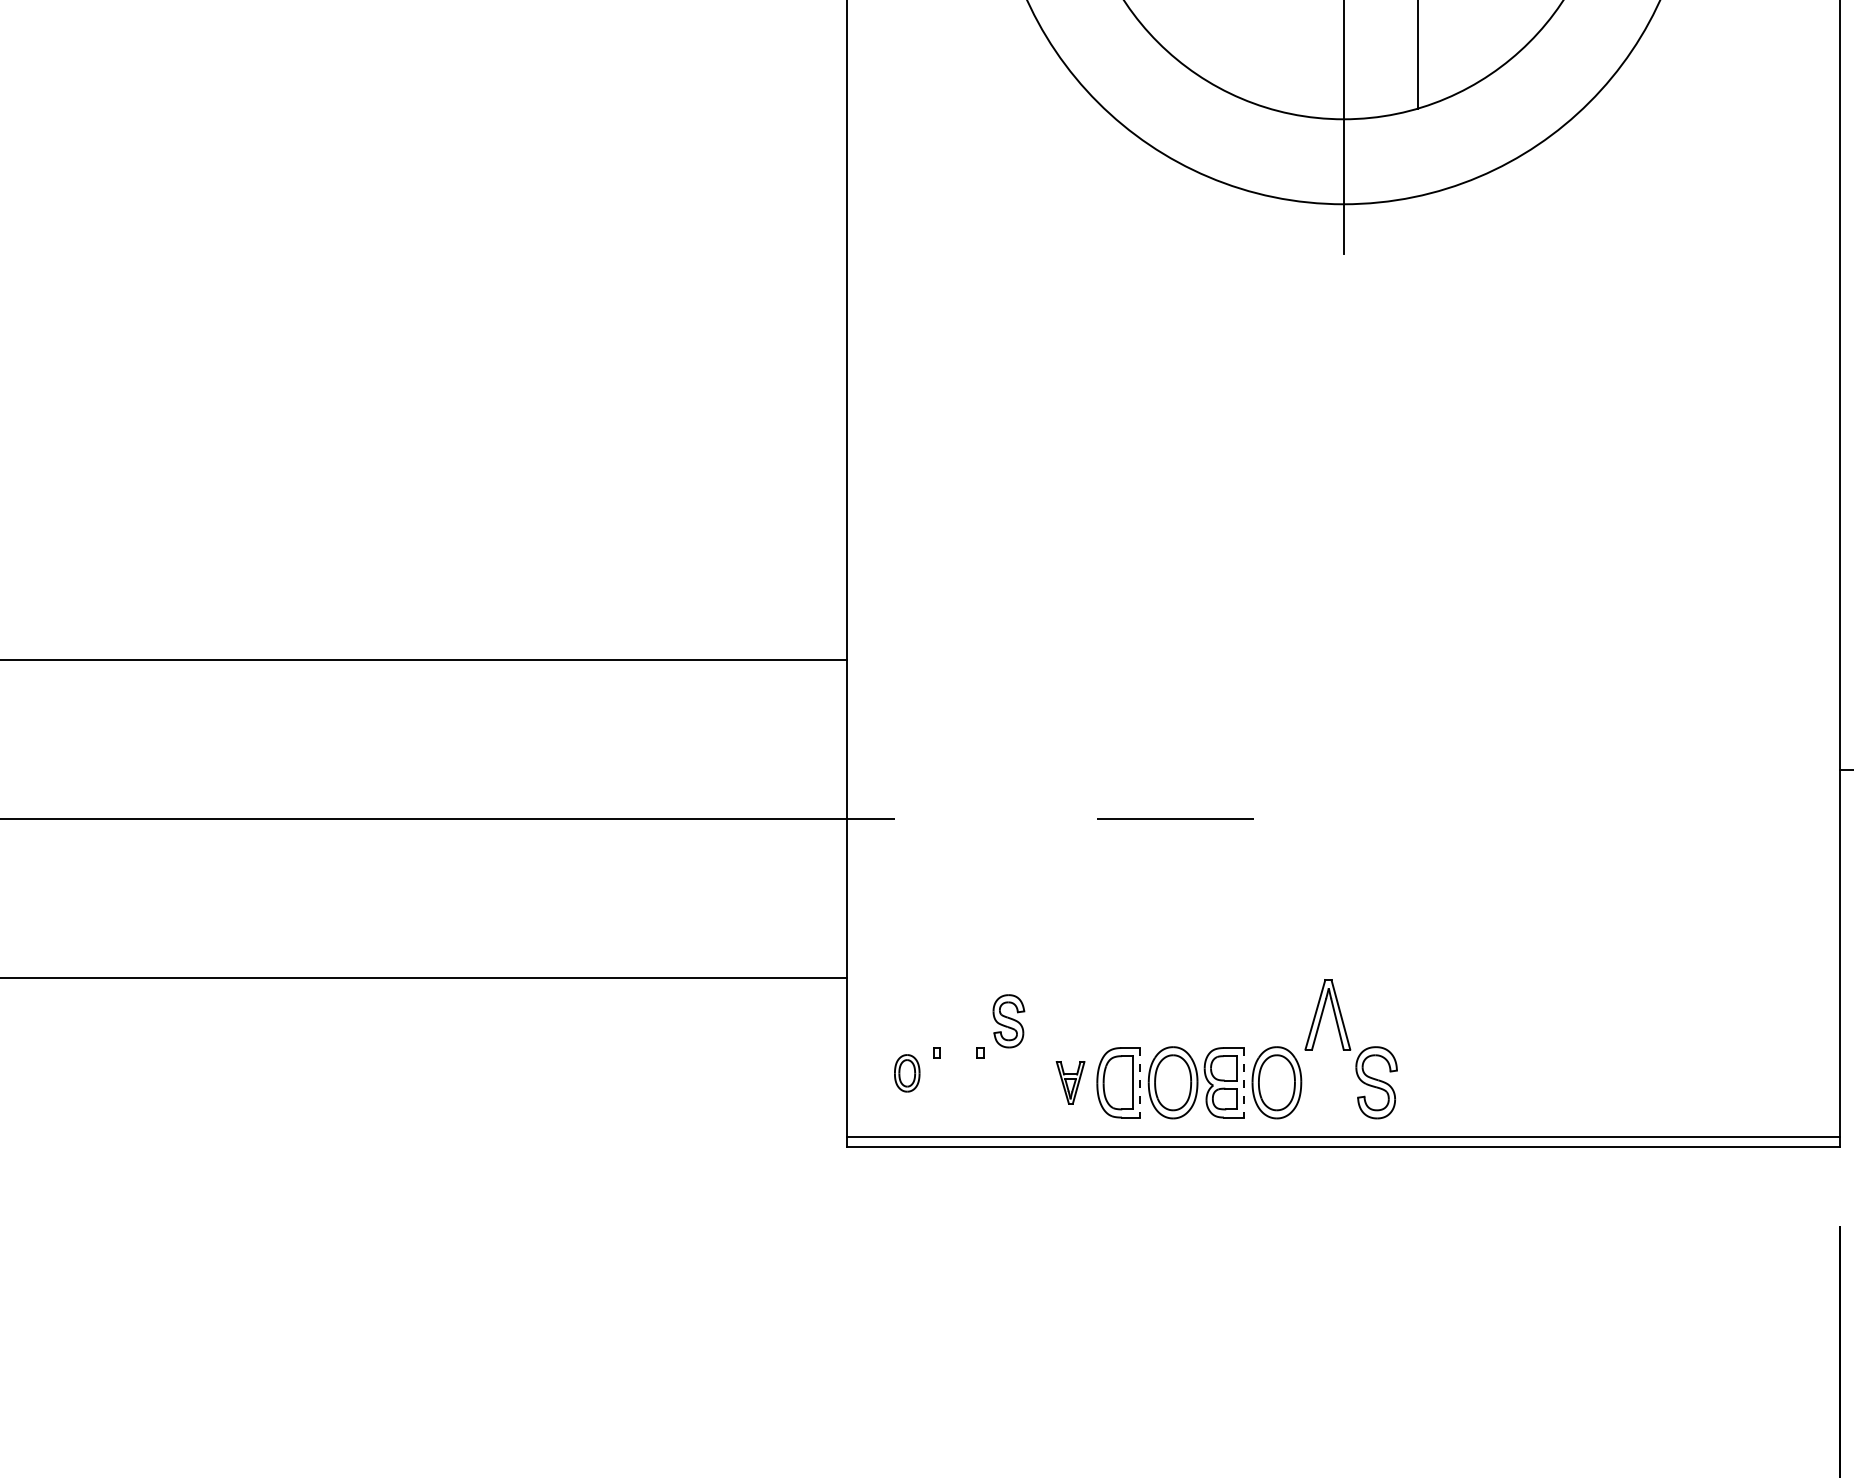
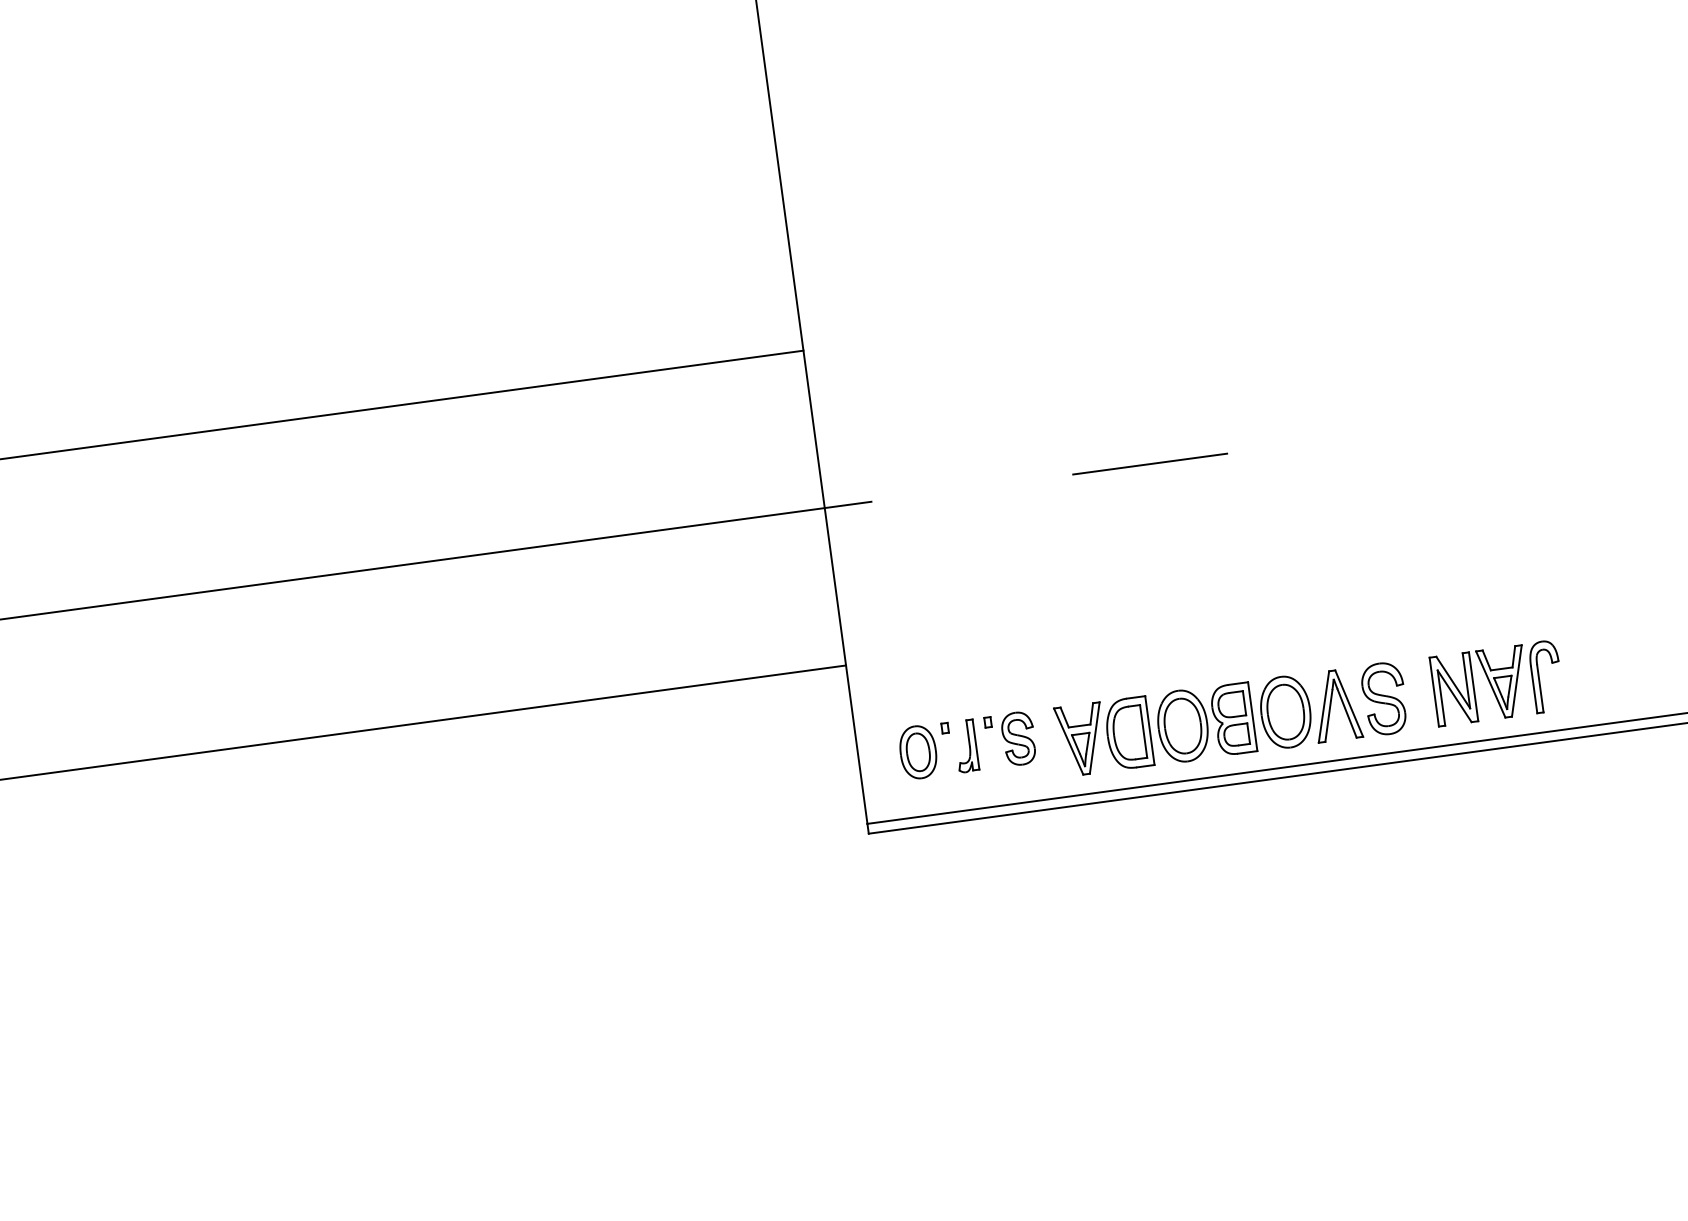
part: (1327, 1014) -> (1335, 705), moved
part: (1008, 1021) -> (1018, 738), moved
part: (906, 1073) -> (917, 752), size x1.43
part: (955, 1073) -> (966, 746), added
part: (1070, 1082) -> (1081, 739), size x1.67
line: (1139, 1082) -> (1149, 730), dashed -> solid
line: (1243, 1082) -> (1252, 716), dashed -> solid
part: (1490, 1082) -> (1497, 683), added

